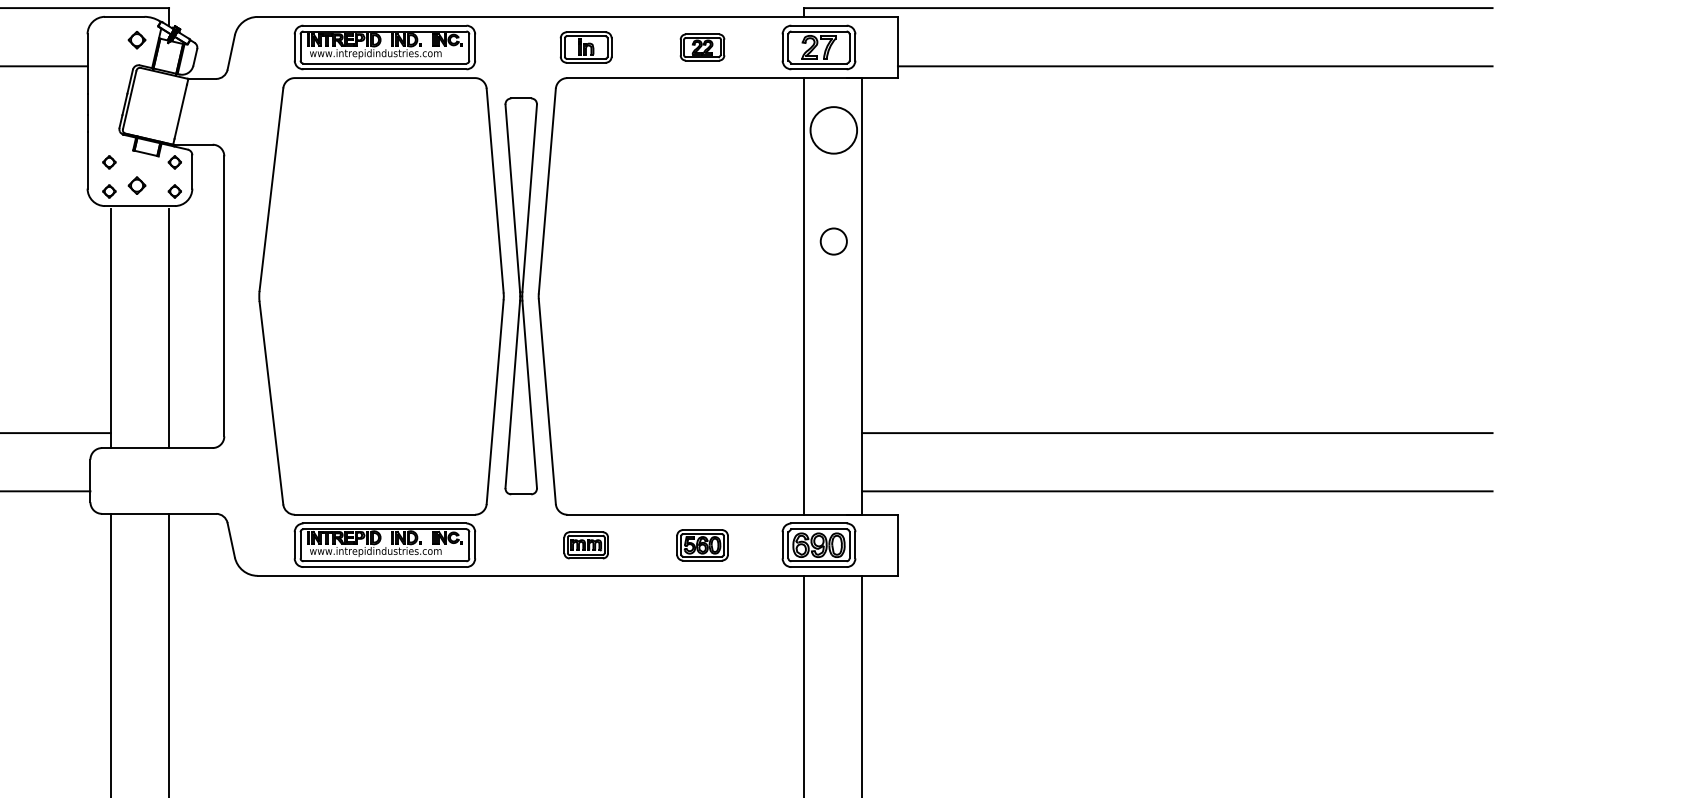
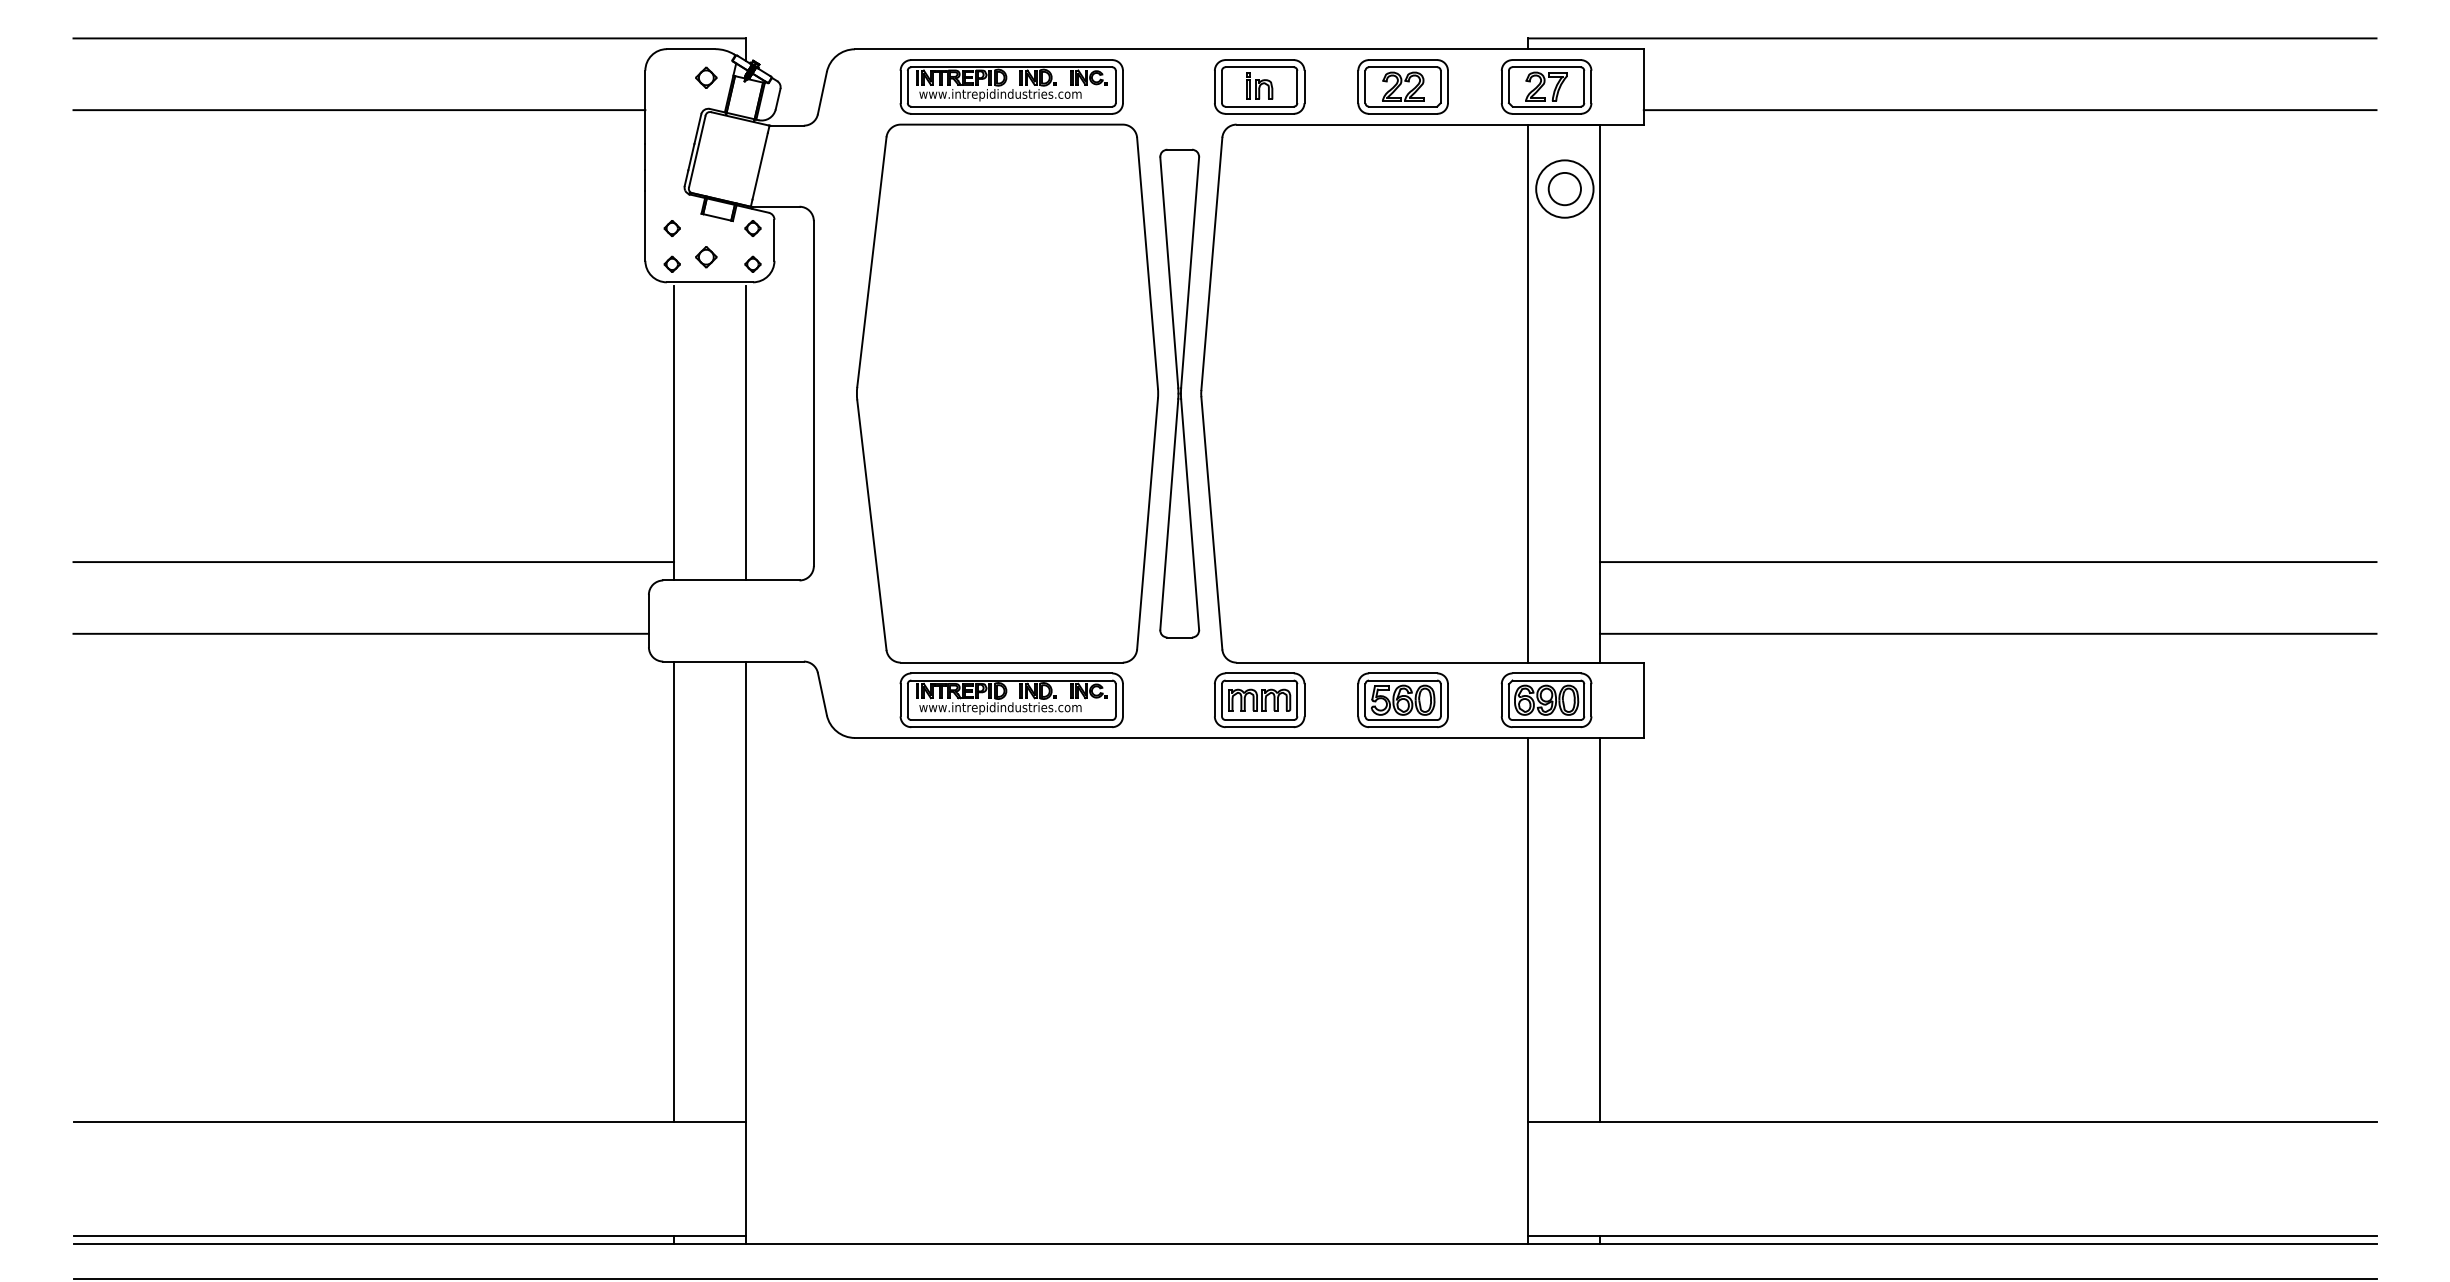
part: (586, 47) -> (1259, 86), size x1.43
part: (702, 47) -> (1402, 86), size x1.67
circle: (833, 241) -> (1564, 189), moved
part: (586, 545) -> (1259, 700), size x1.67
part: (702, 545) -> (1402, 700), size x1.43

